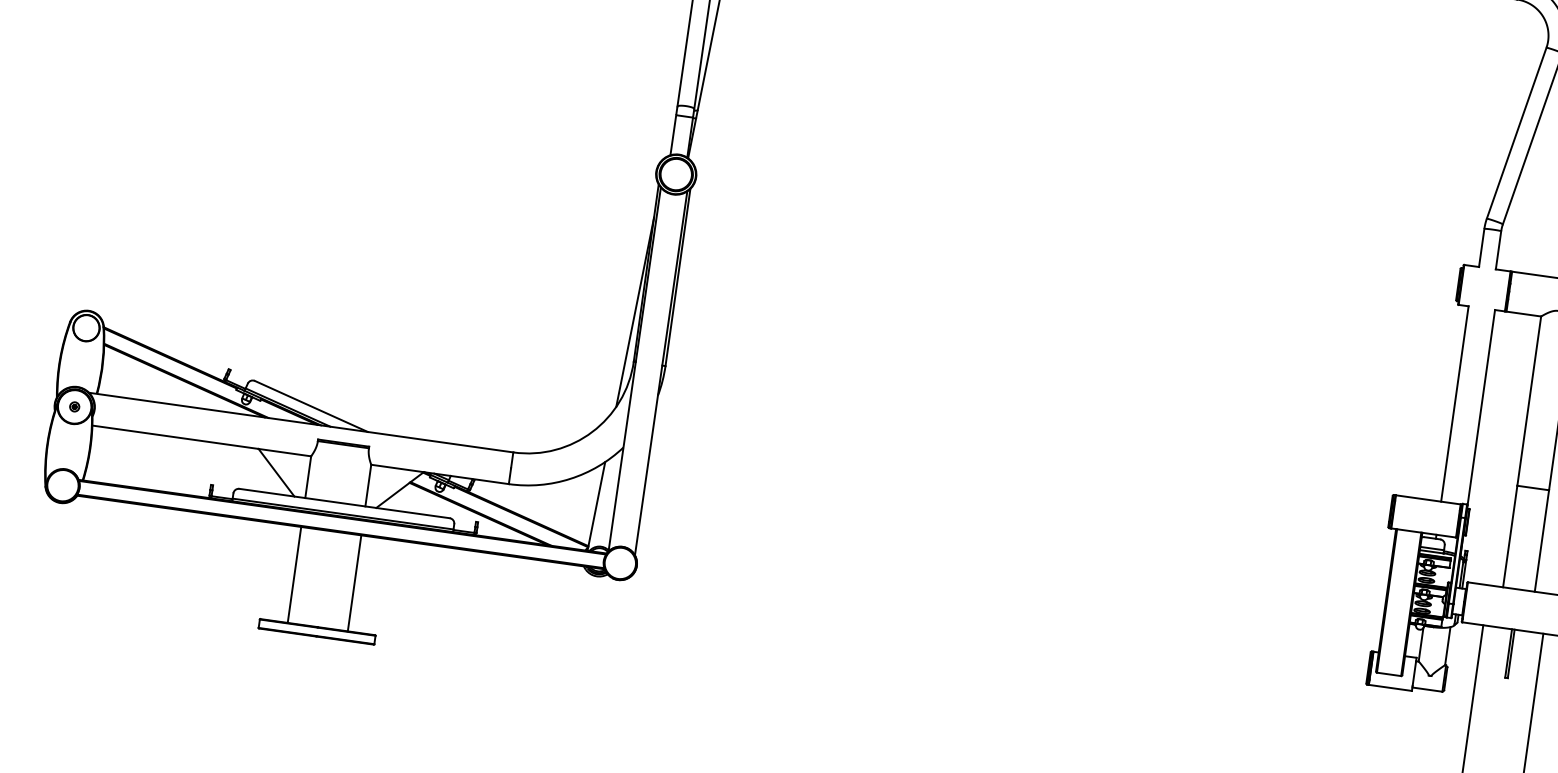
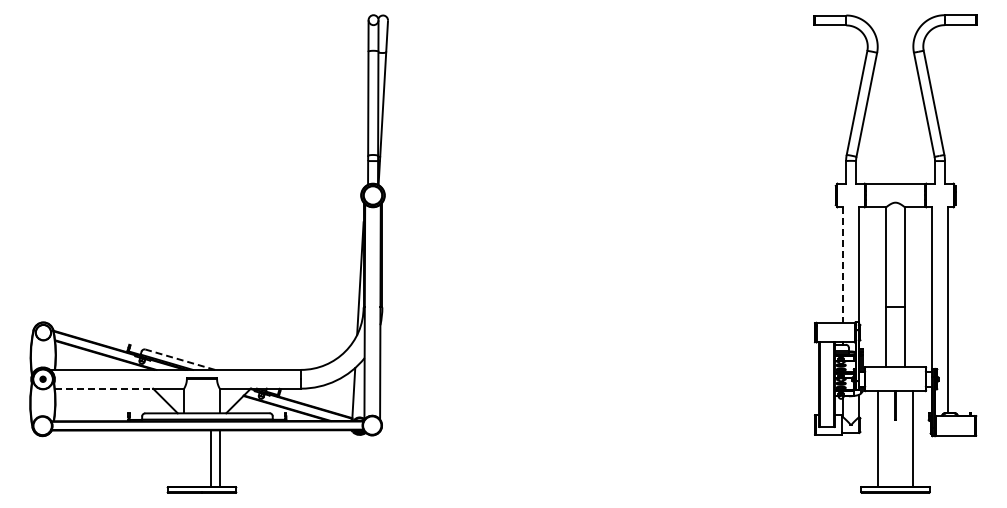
line: (1455, 404) -> (843, 265), solid -> dashed
line: (310, 405) -> (179, 359), solid -> dashed
line: (176, 437) -> (104, 388), solid -> dashed
line: (295, 574) -> (211, 458), moved

